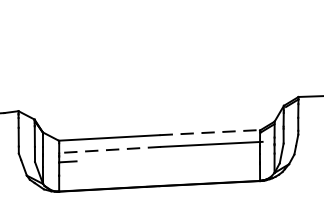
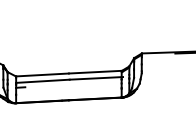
line: (210, 133) -> (95, 72), dashed -> solid
line: (109, 150) -> (42, 81), dashed -> solid

